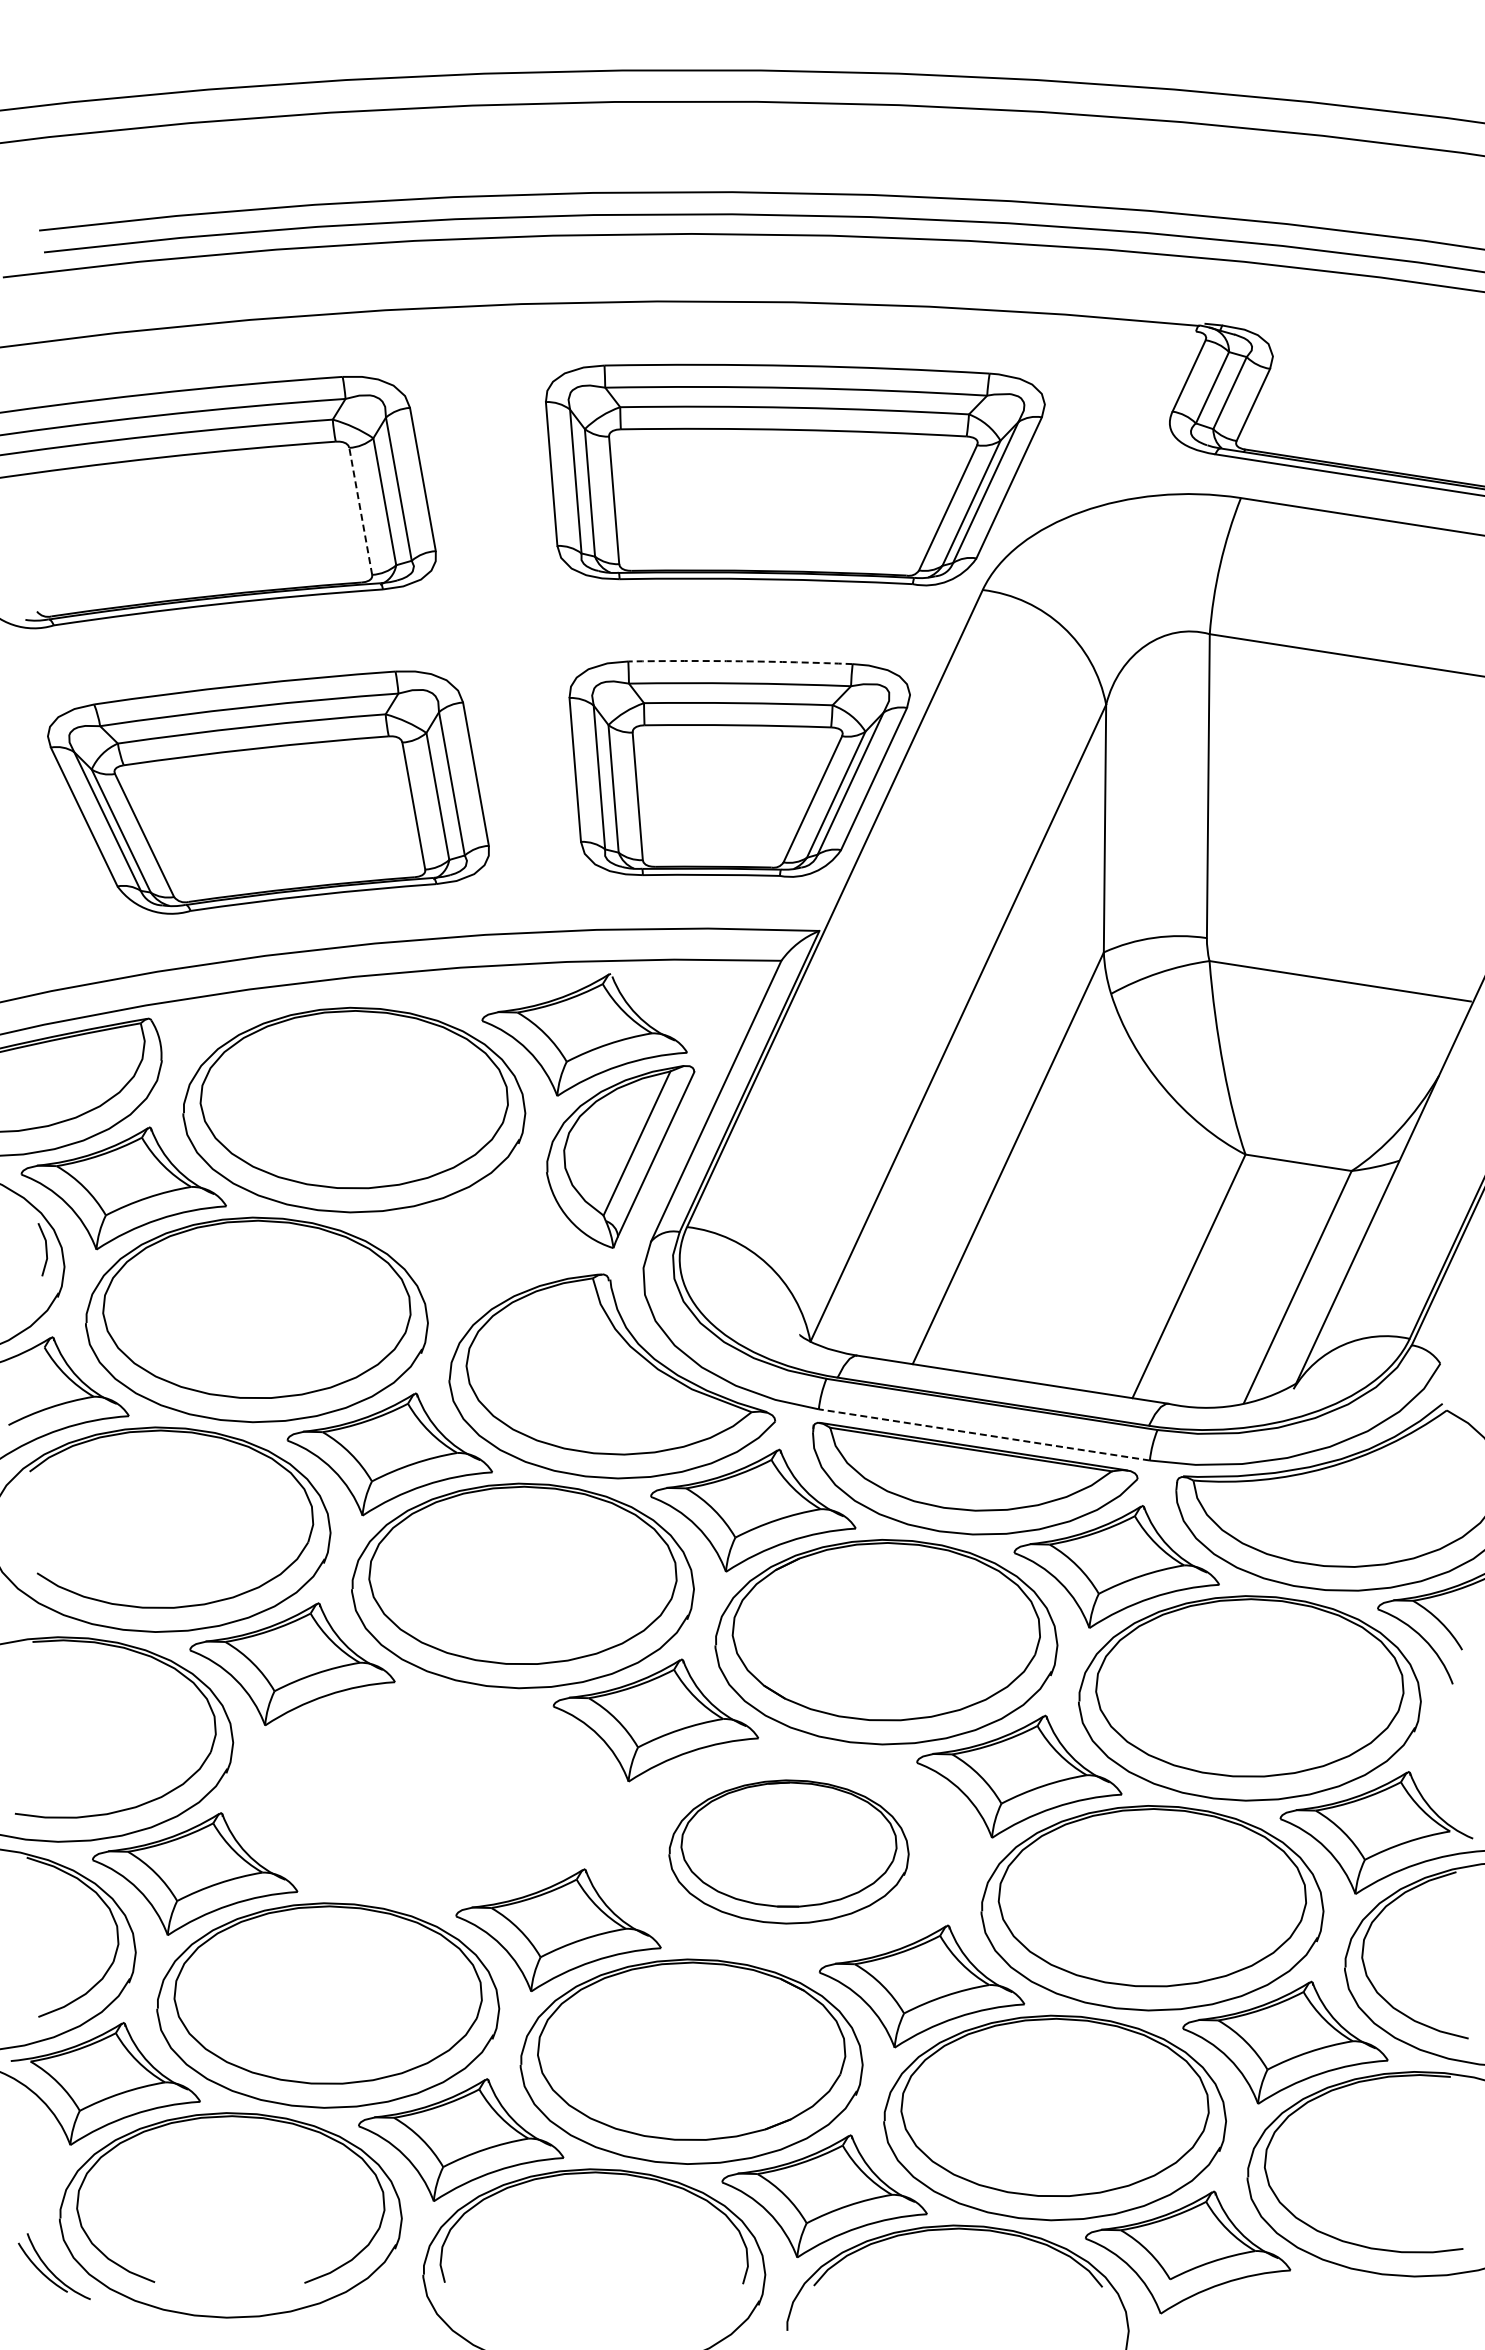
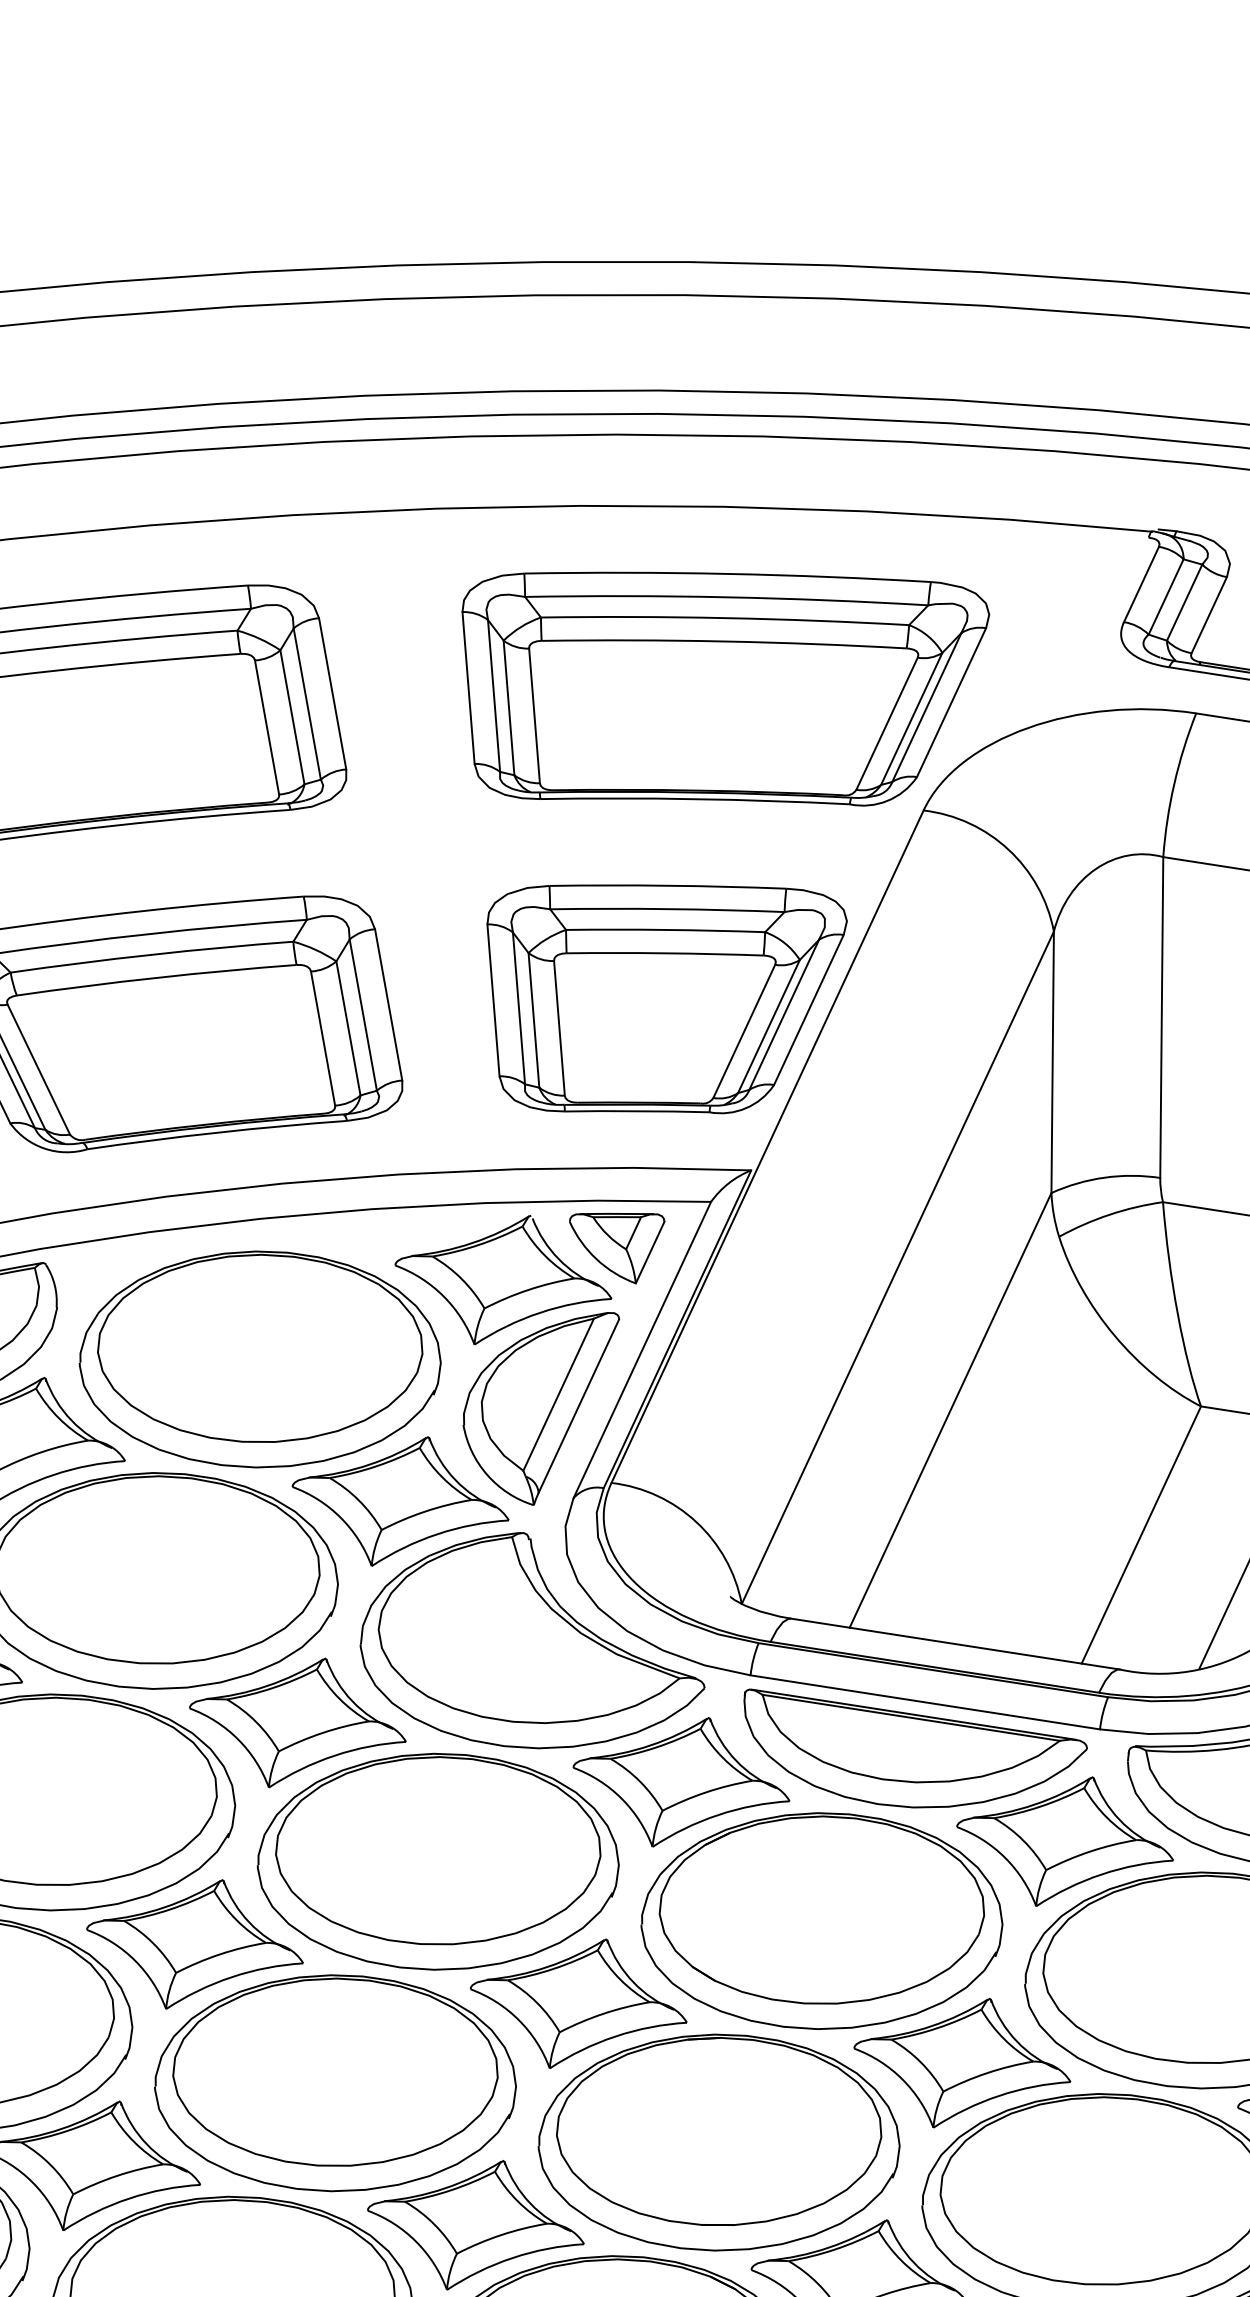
line: (360, 511) -> (266, 727), dashed -> solid
arc: (740, 661) -> (667, 885), dashed -> solid
part: (692, 1005) -> (617, 1249), added
part: (487, 1244) -> (400, 1501), added
line: (983, 1434) -> (924, 1701), dashed -> solid
part: (425, 1795) -> (335, 2083), added
part: (788, 1851) -> (718, 2142), size x1.43

